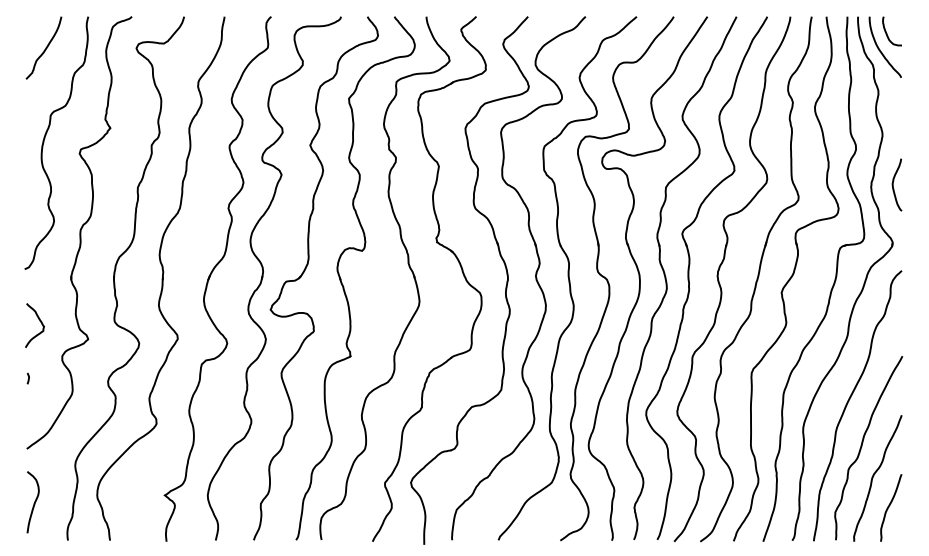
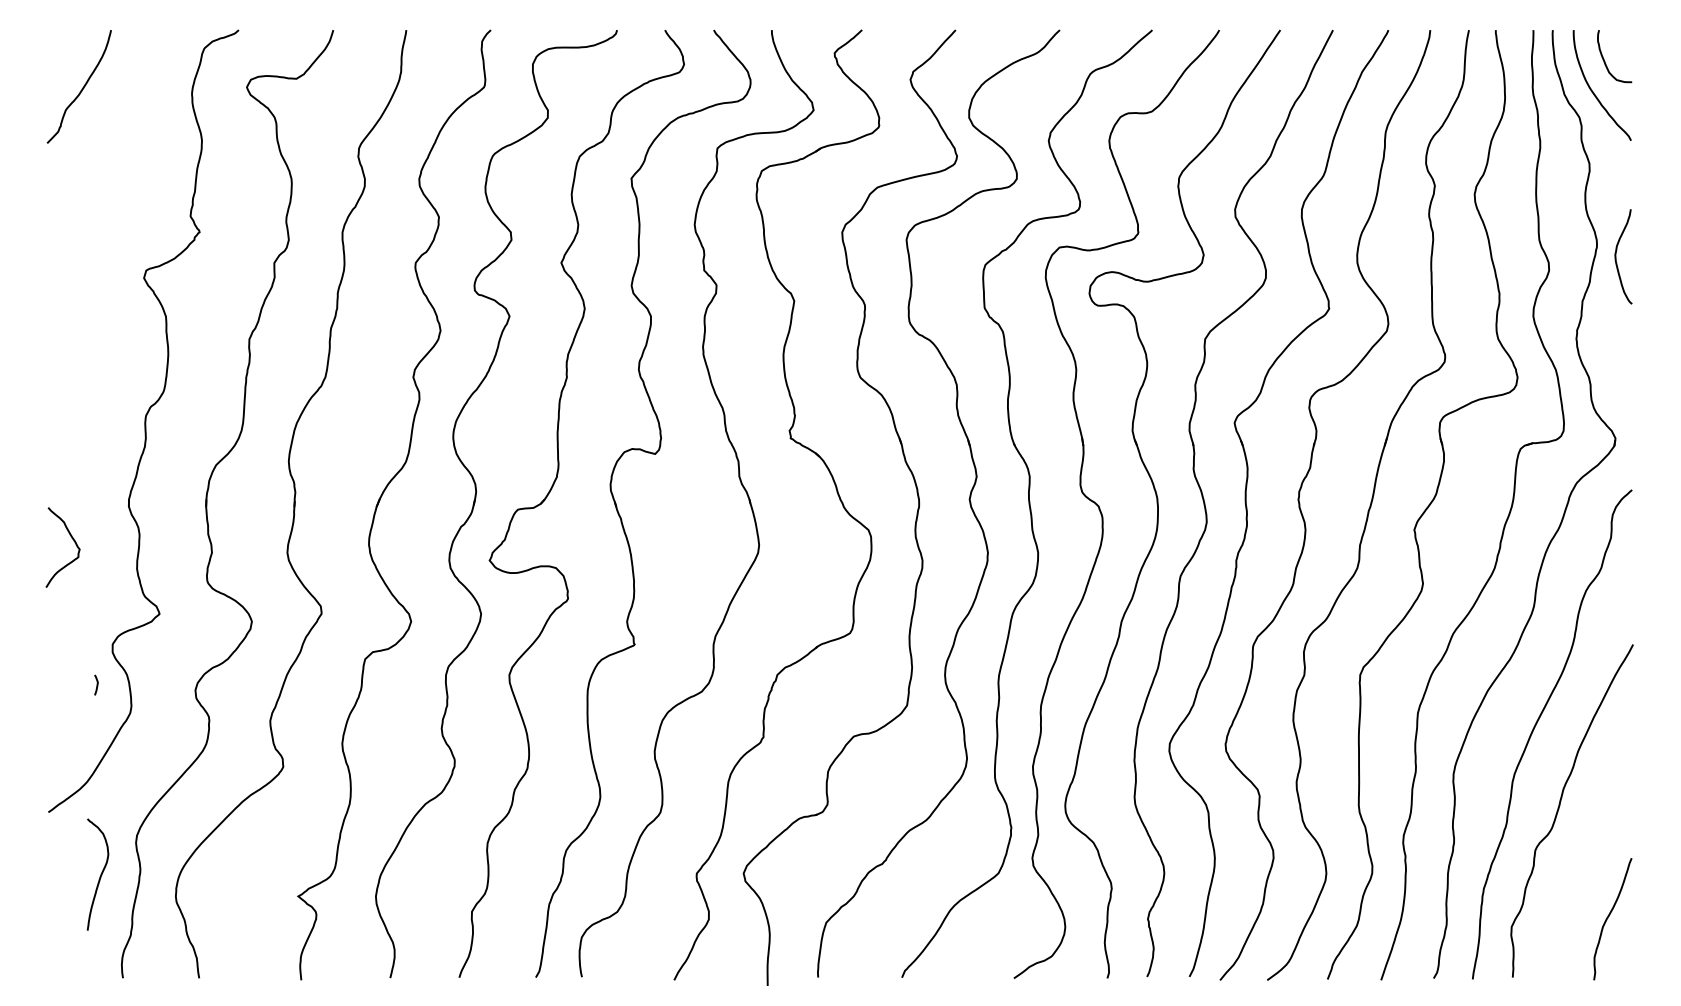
curve: (45, 138) -> (82, 250), removed
curve: (893, 184) -> (1616, 255), moved
curve: (39, 321) -> (71, 540), moved
curve: (28, 378) -> (96, 684), moved
curve: (873, 478) -> (1580, 865), removed
curve: (33, 503) -> (98, 876), moved

